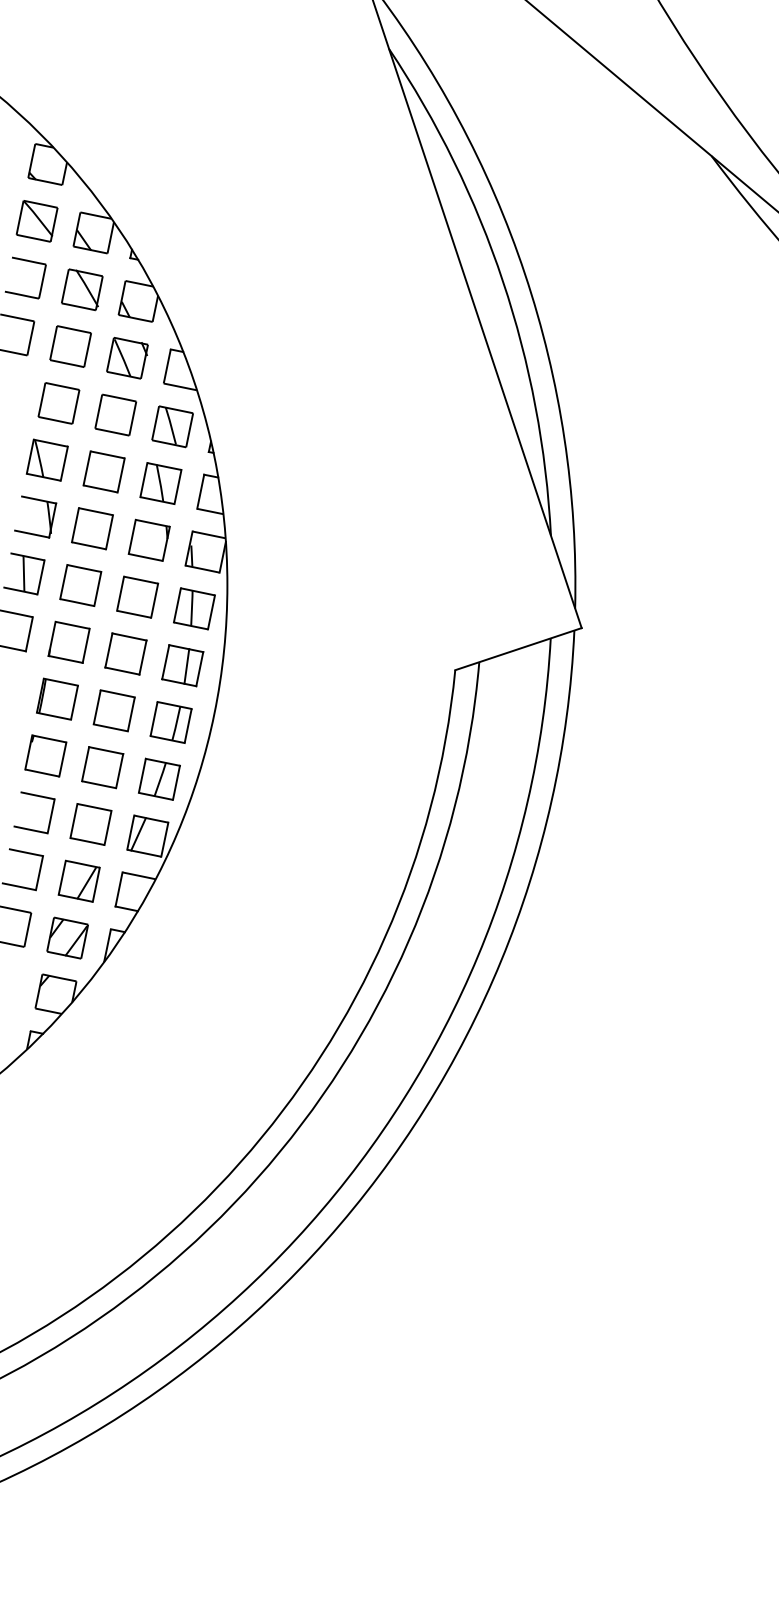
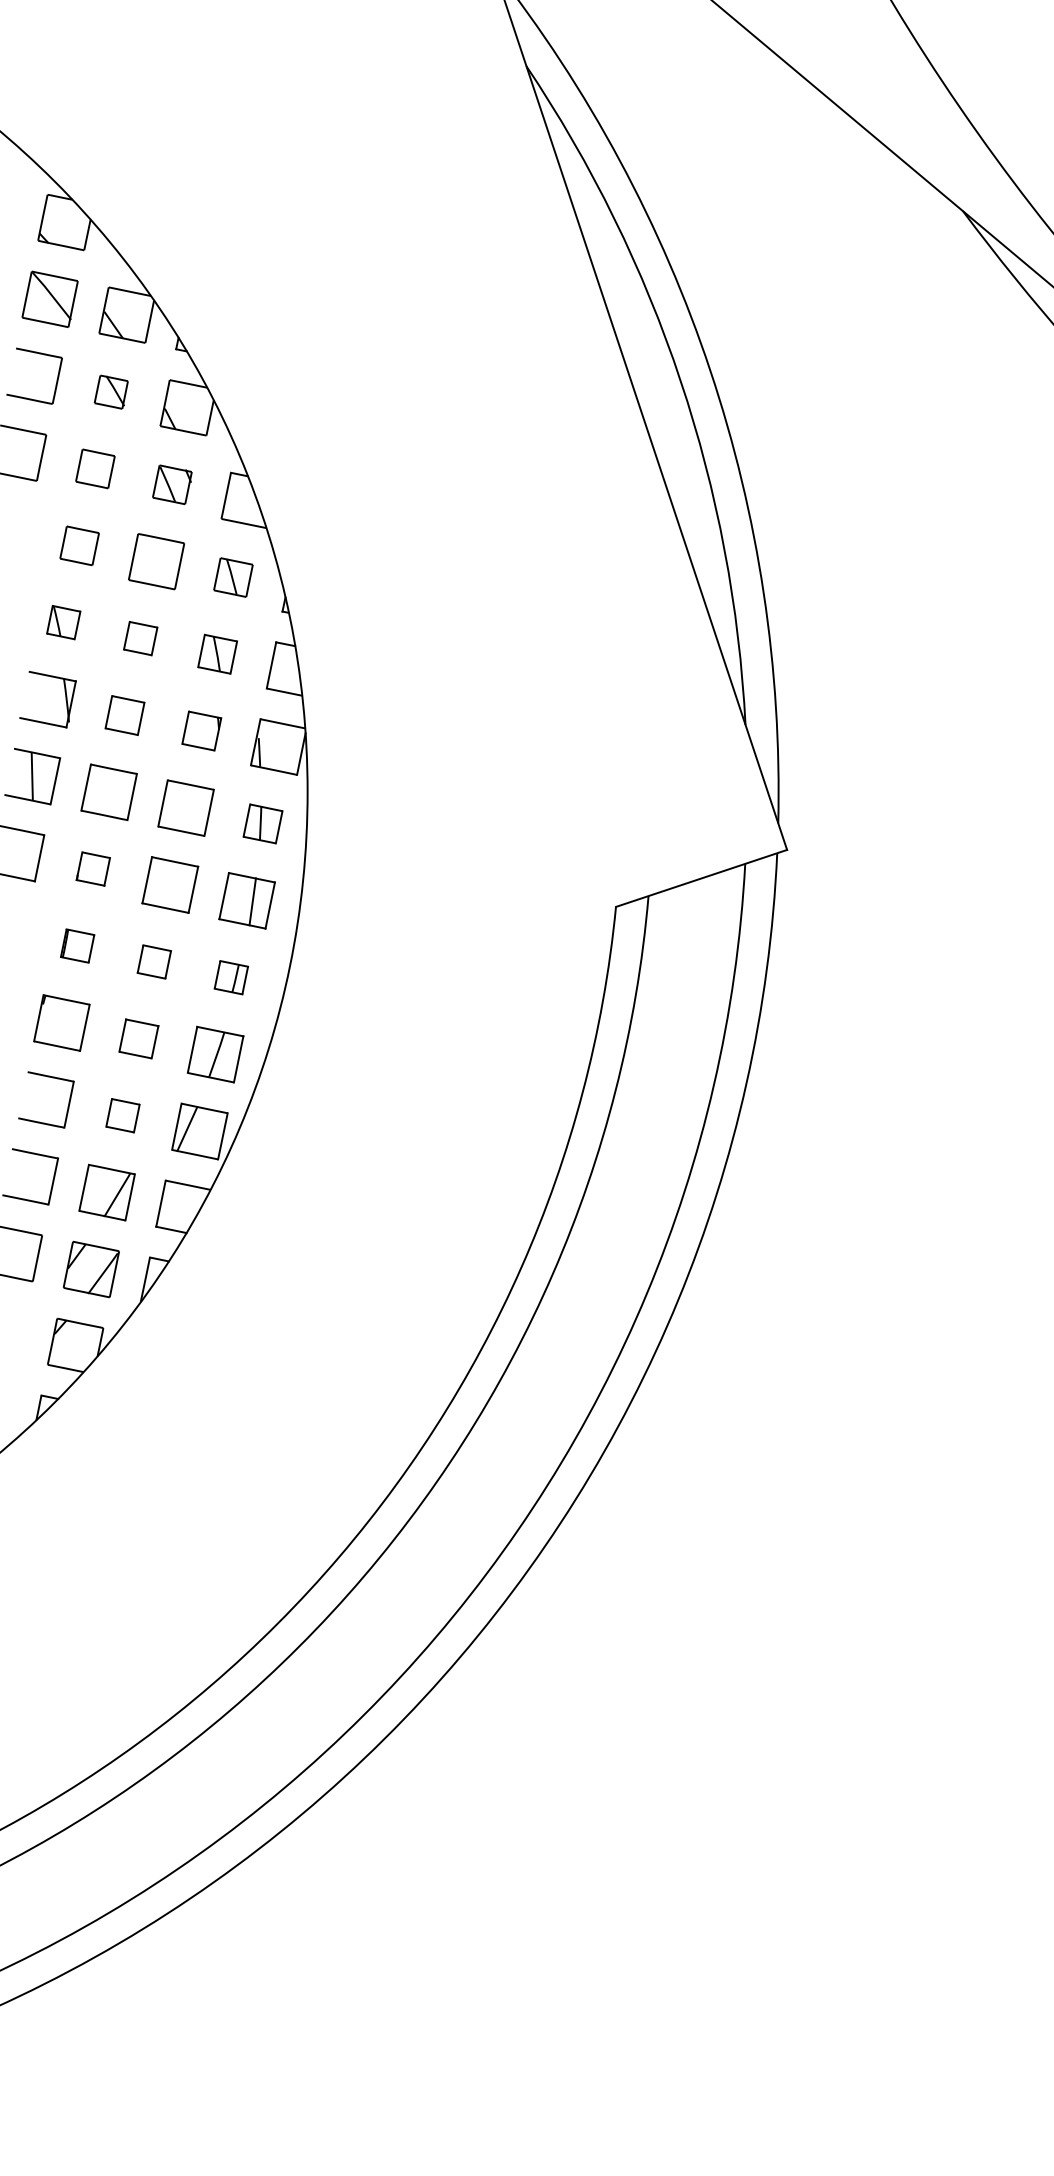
part: (82, 289) -> (111, 391), size x0.6
part: (70, 346) -> (95, 468), size x0.7
part: (127, 358) -> (172, 485), size x0.7
part: (58, 403) -> (79, 545), size x0.7
part: (172, 426) -> (233, 577), size x0.7
part: (46, 459) -> (62, 621), size x0.6
part: (103, 471) -> (139, 637), size x0.6
part: (160, 483) -> (217, 654), size x0.7
part: (92, 528) -> (125, 715), size x0.7
part: (148, 539) -> (200, 730), size x0.7
part: (194, 608) -> (263, 823), size x0.7
part: (68, 641) -> (92, 868), size x0.6
part: (57, 698) -> (77, 945), size x0.6
part: (113, 710) -> (153, 961), size x0.6
part: (170, 722) -> (230, 977), size x0.6
part: (102, 767) -> (138, 1038), size x0.7
part: (90, 824) -> (122, 1115), size x0.6

